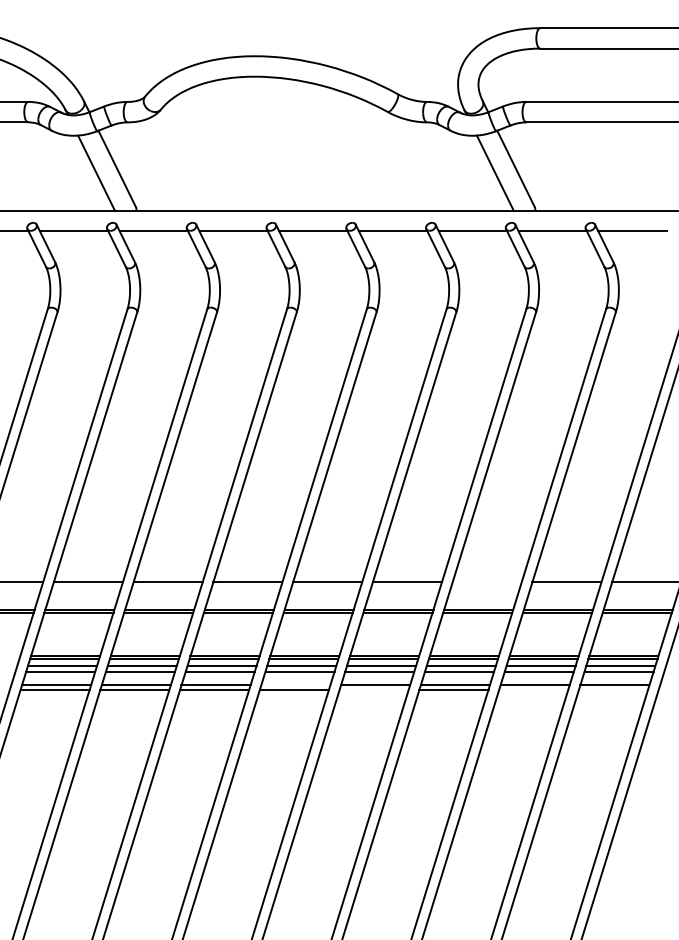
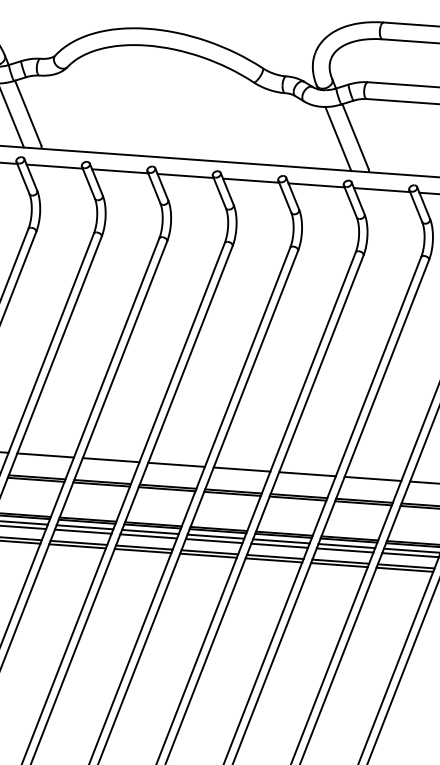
line: (486, 582) -> (306, 474), added
line: (295, 685) -> (144, 547), added
line: (373, 689) -> (207, 555), added
line: (533, 689) -> (339, 564), added
line: (613, 689) -> (404, 569), added

